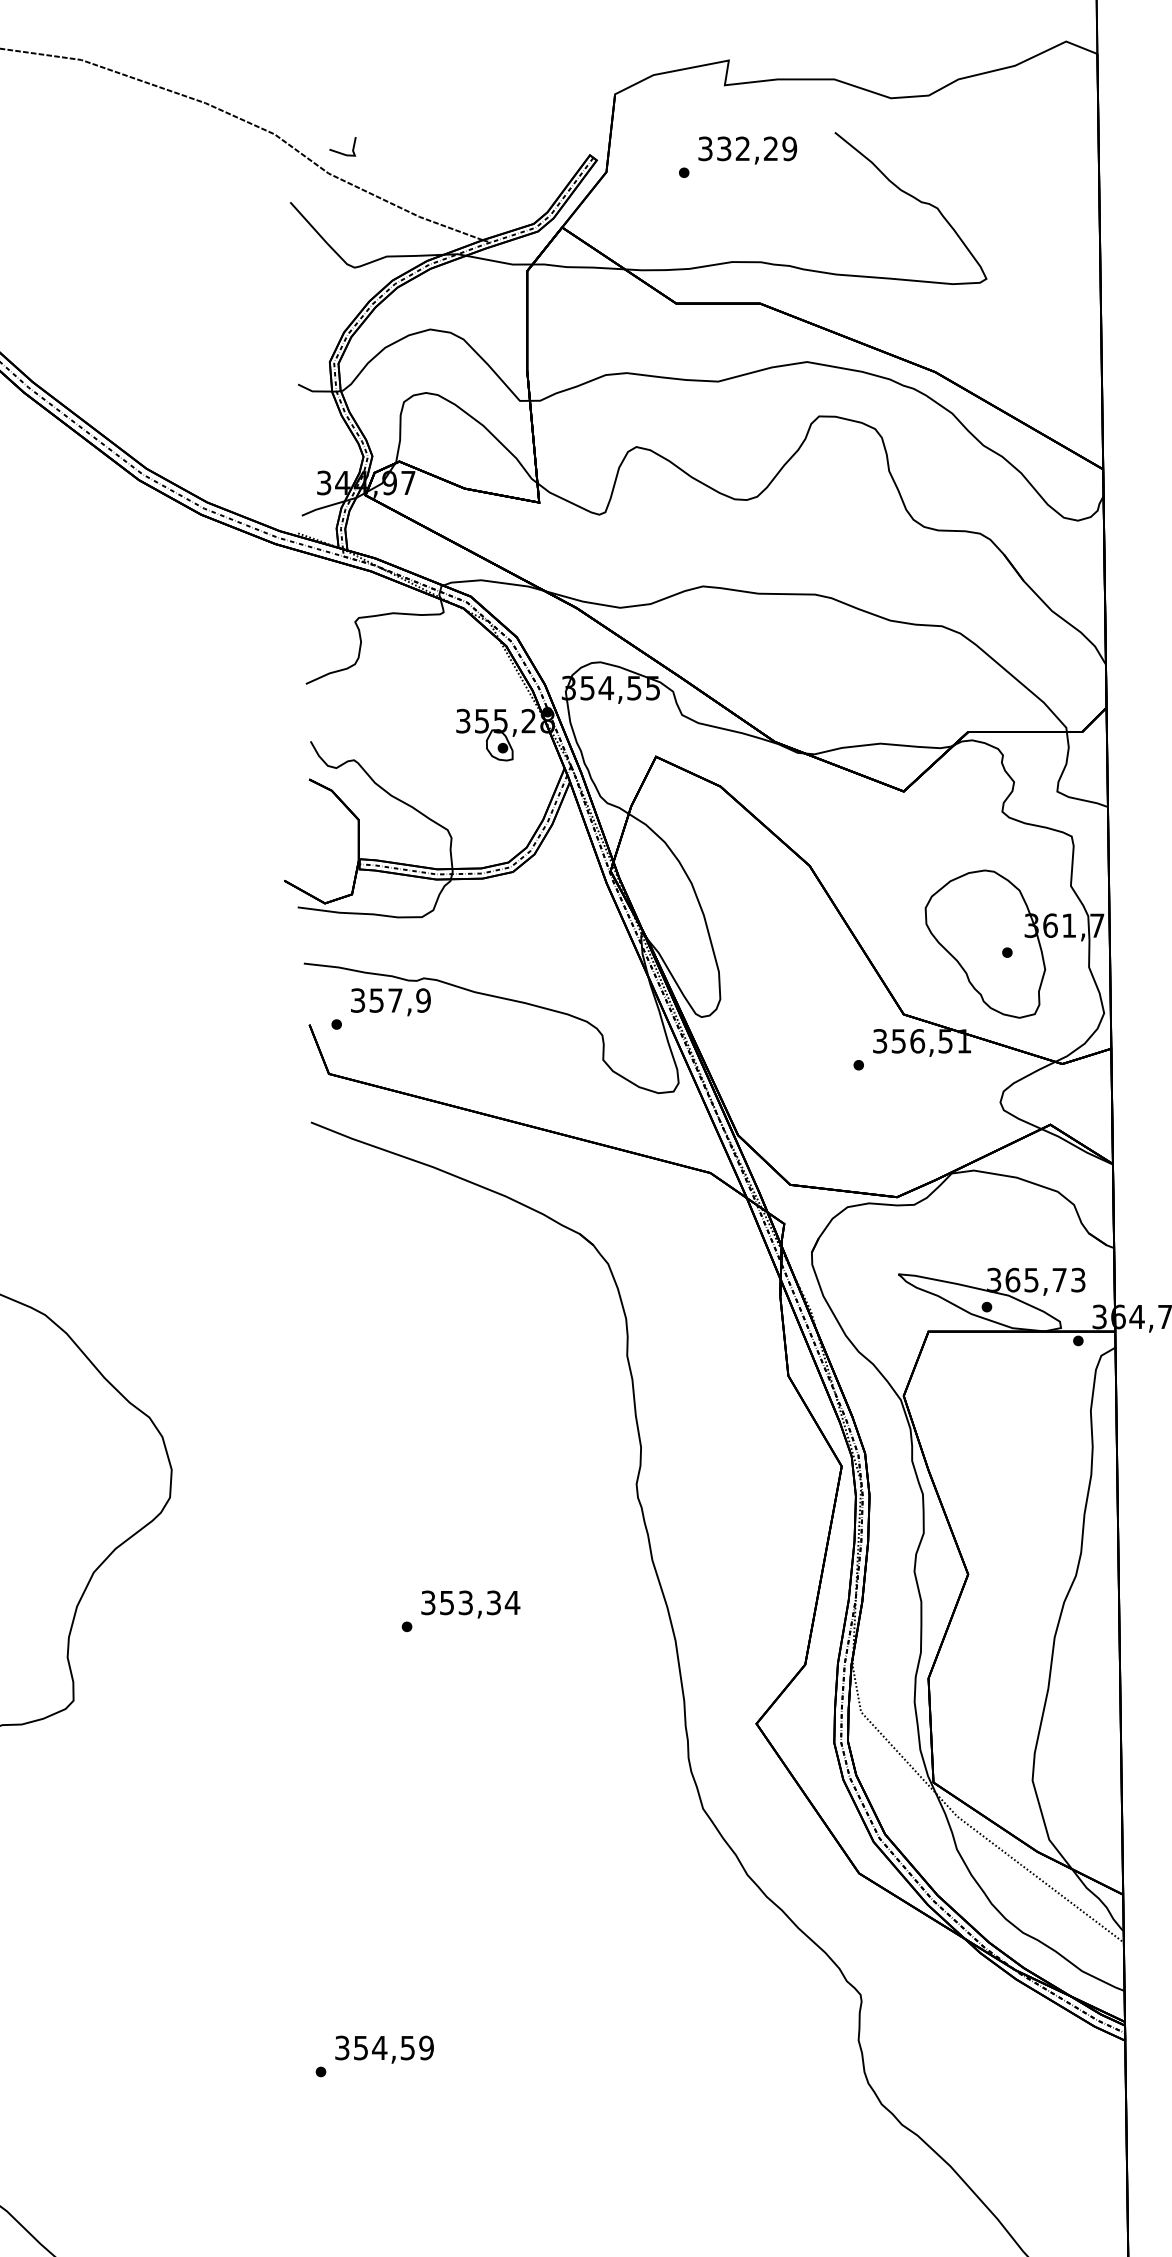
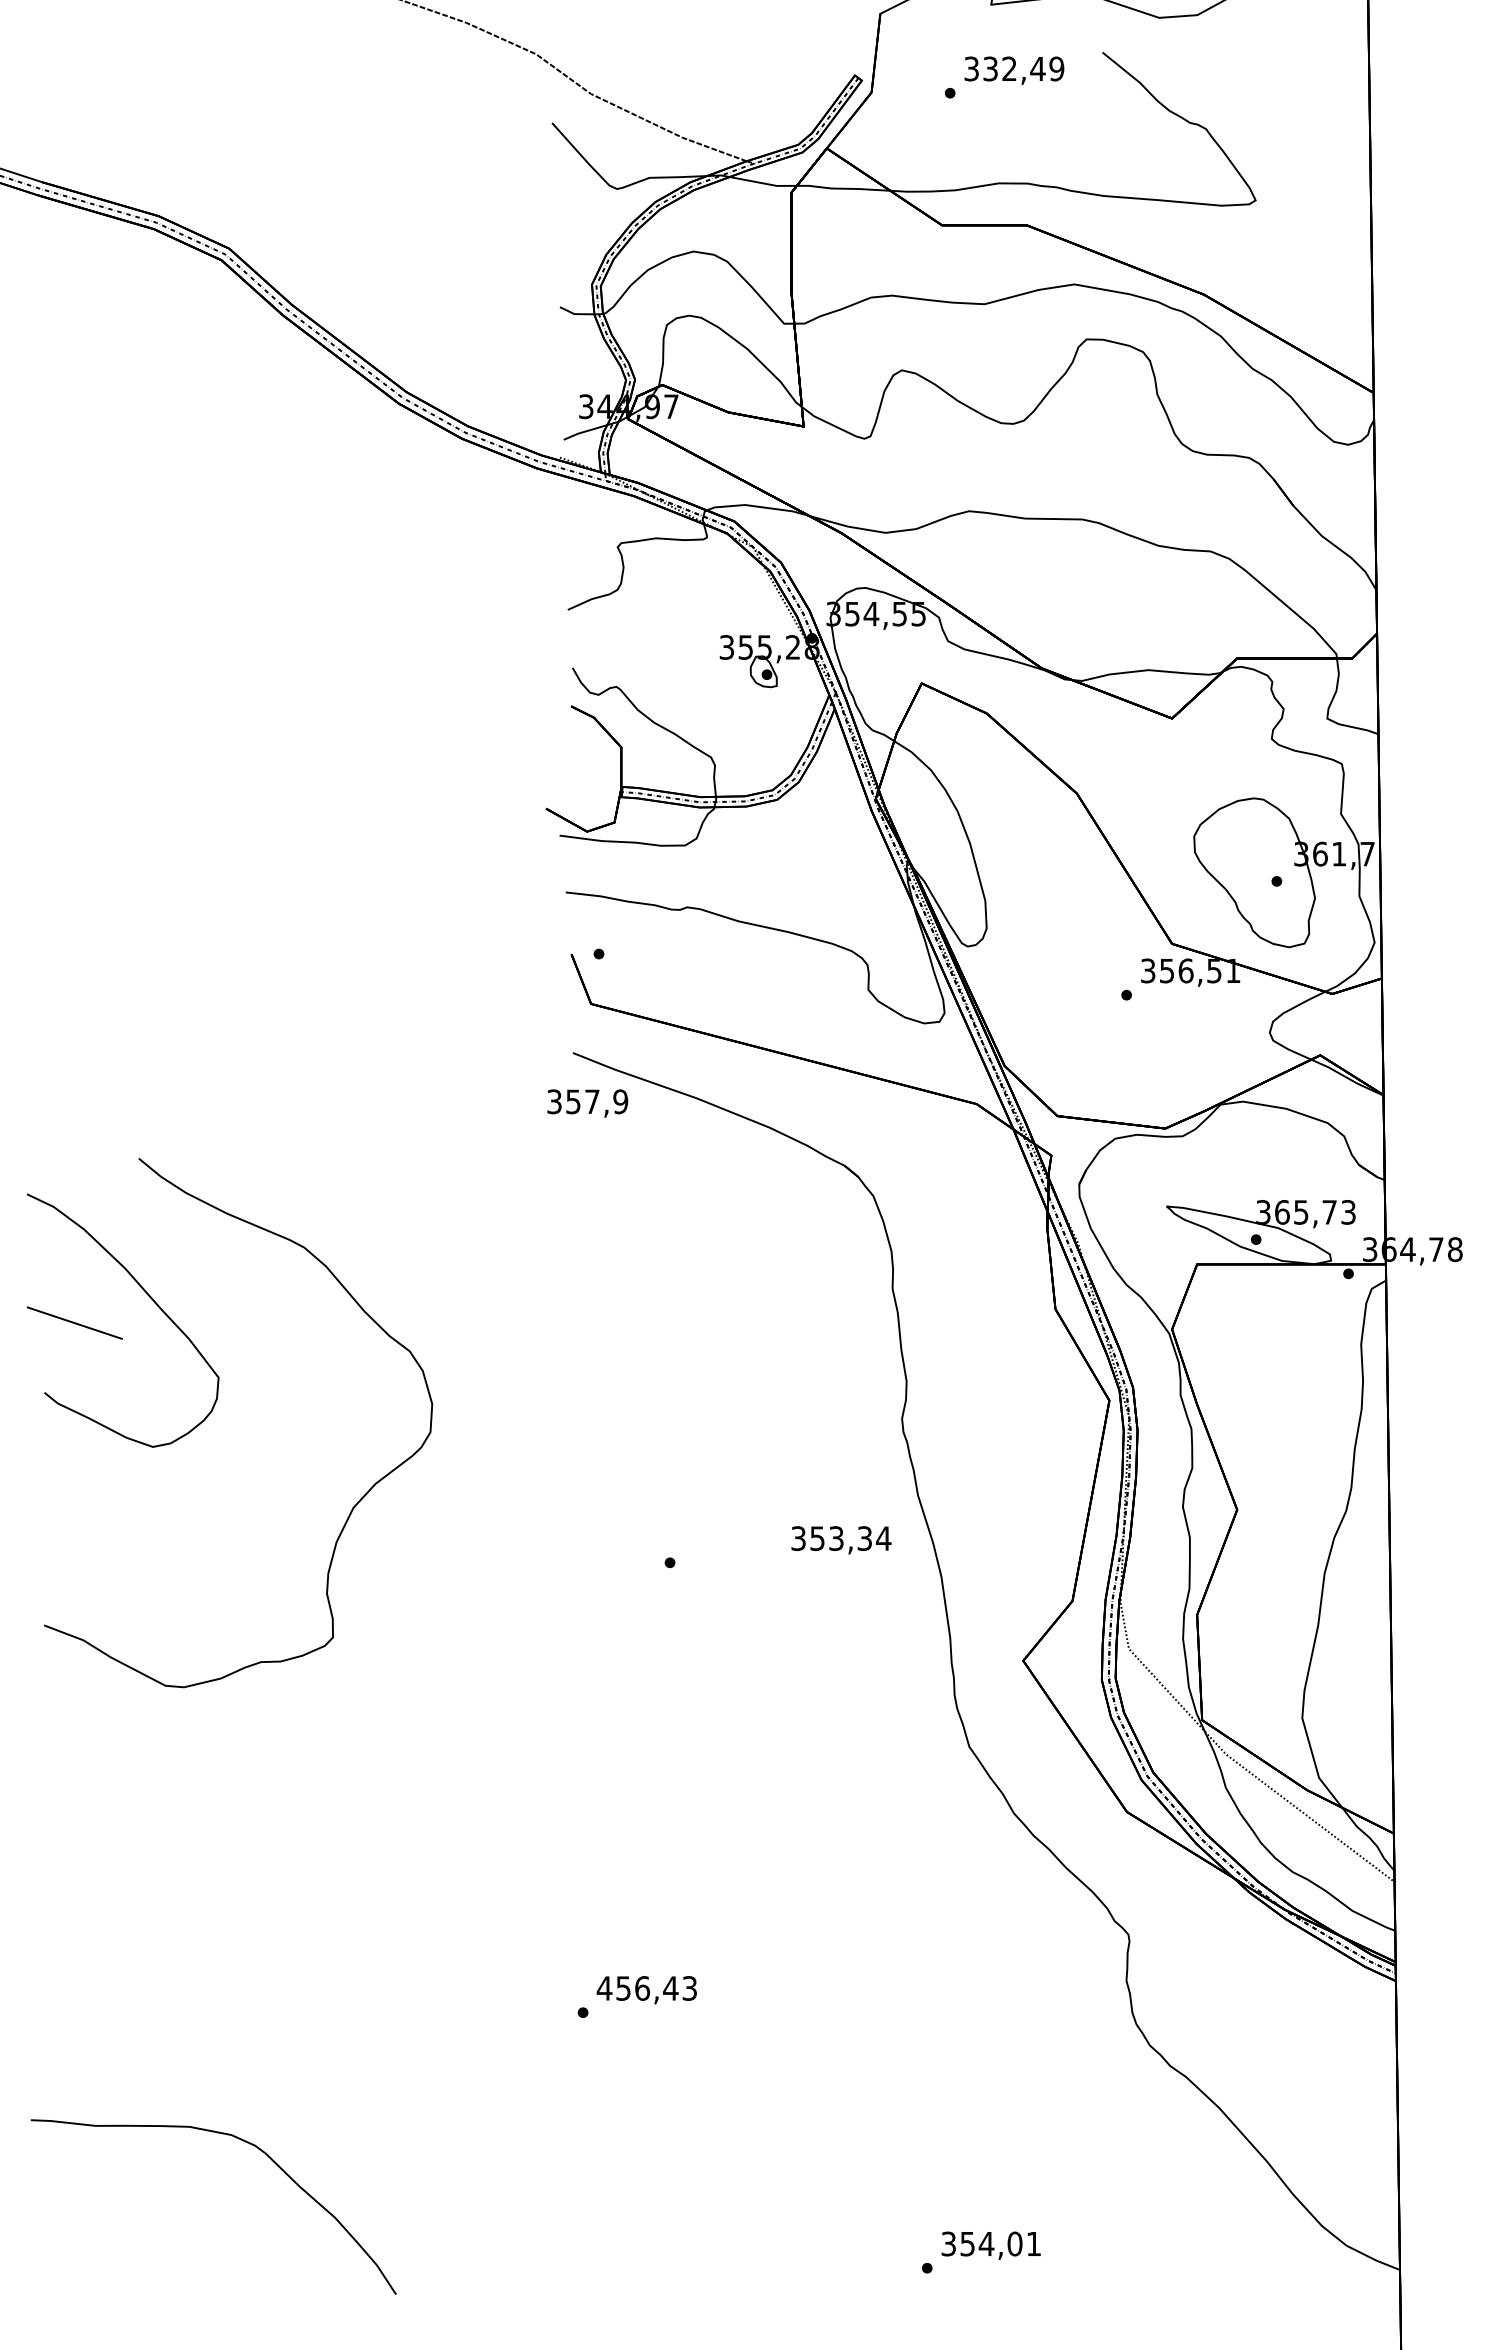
text: (770, 148) -> (1037, 68), 332,29 -> 332,49
line: (341, 152) -> (603, 72), removed
text: (390, 1002) -> (587, 1103), moved
text: (470, 1604) -> (841, 1540), moved
text: (383, 2048) -> (646, 1988), 354,59 -> 456,43

